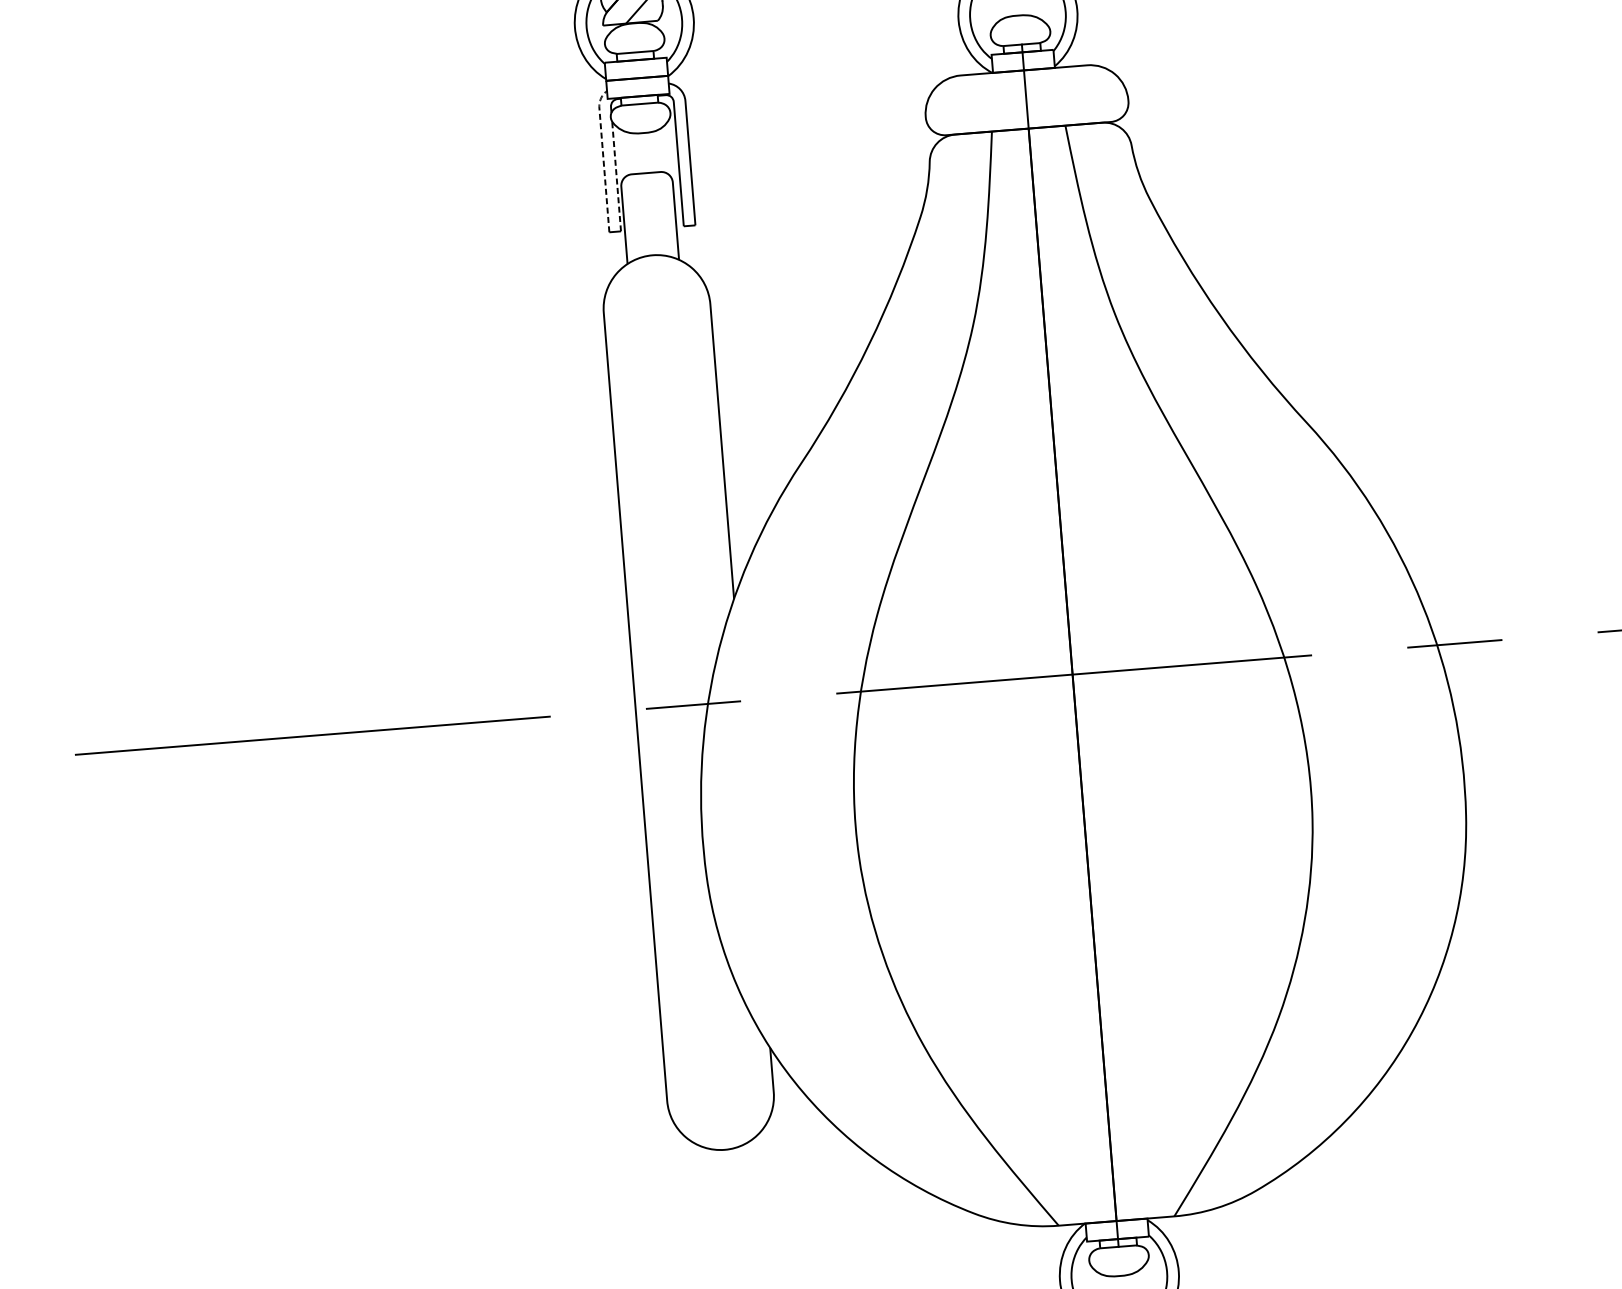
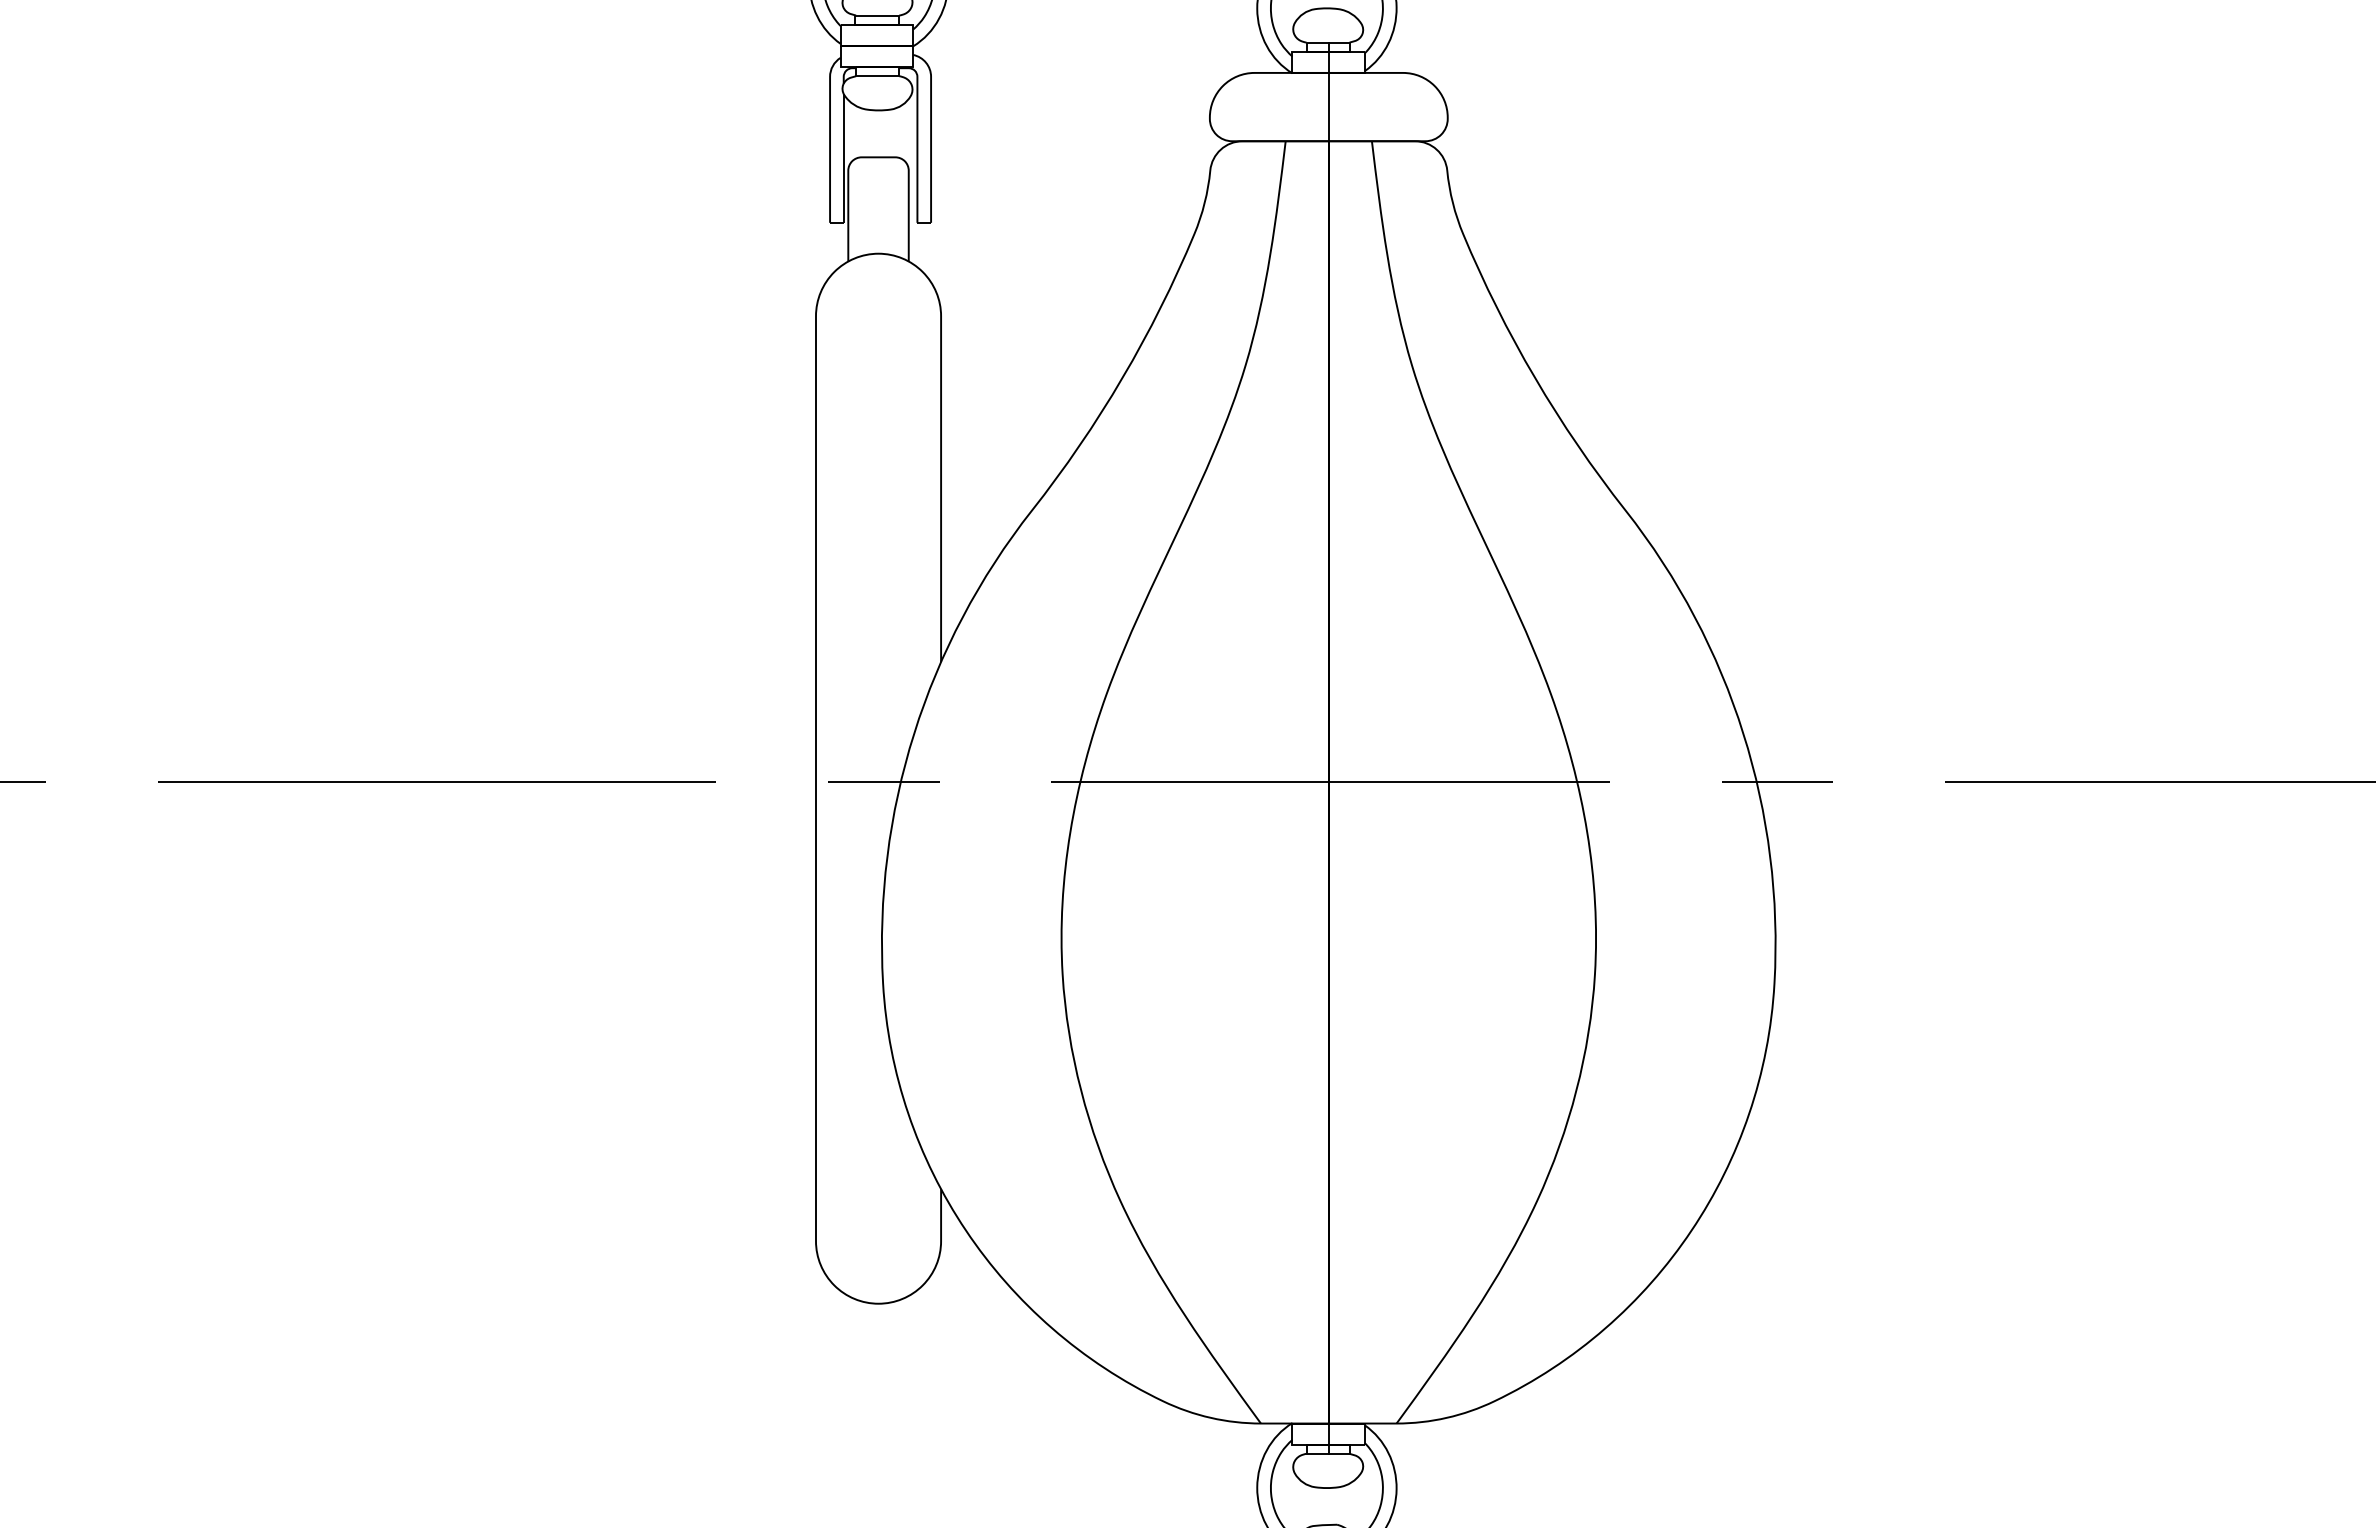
line: (603, 157) -> (830, 135), dashed -> solid
line: (616, 175) -> (843, 157), dashed -> solid

